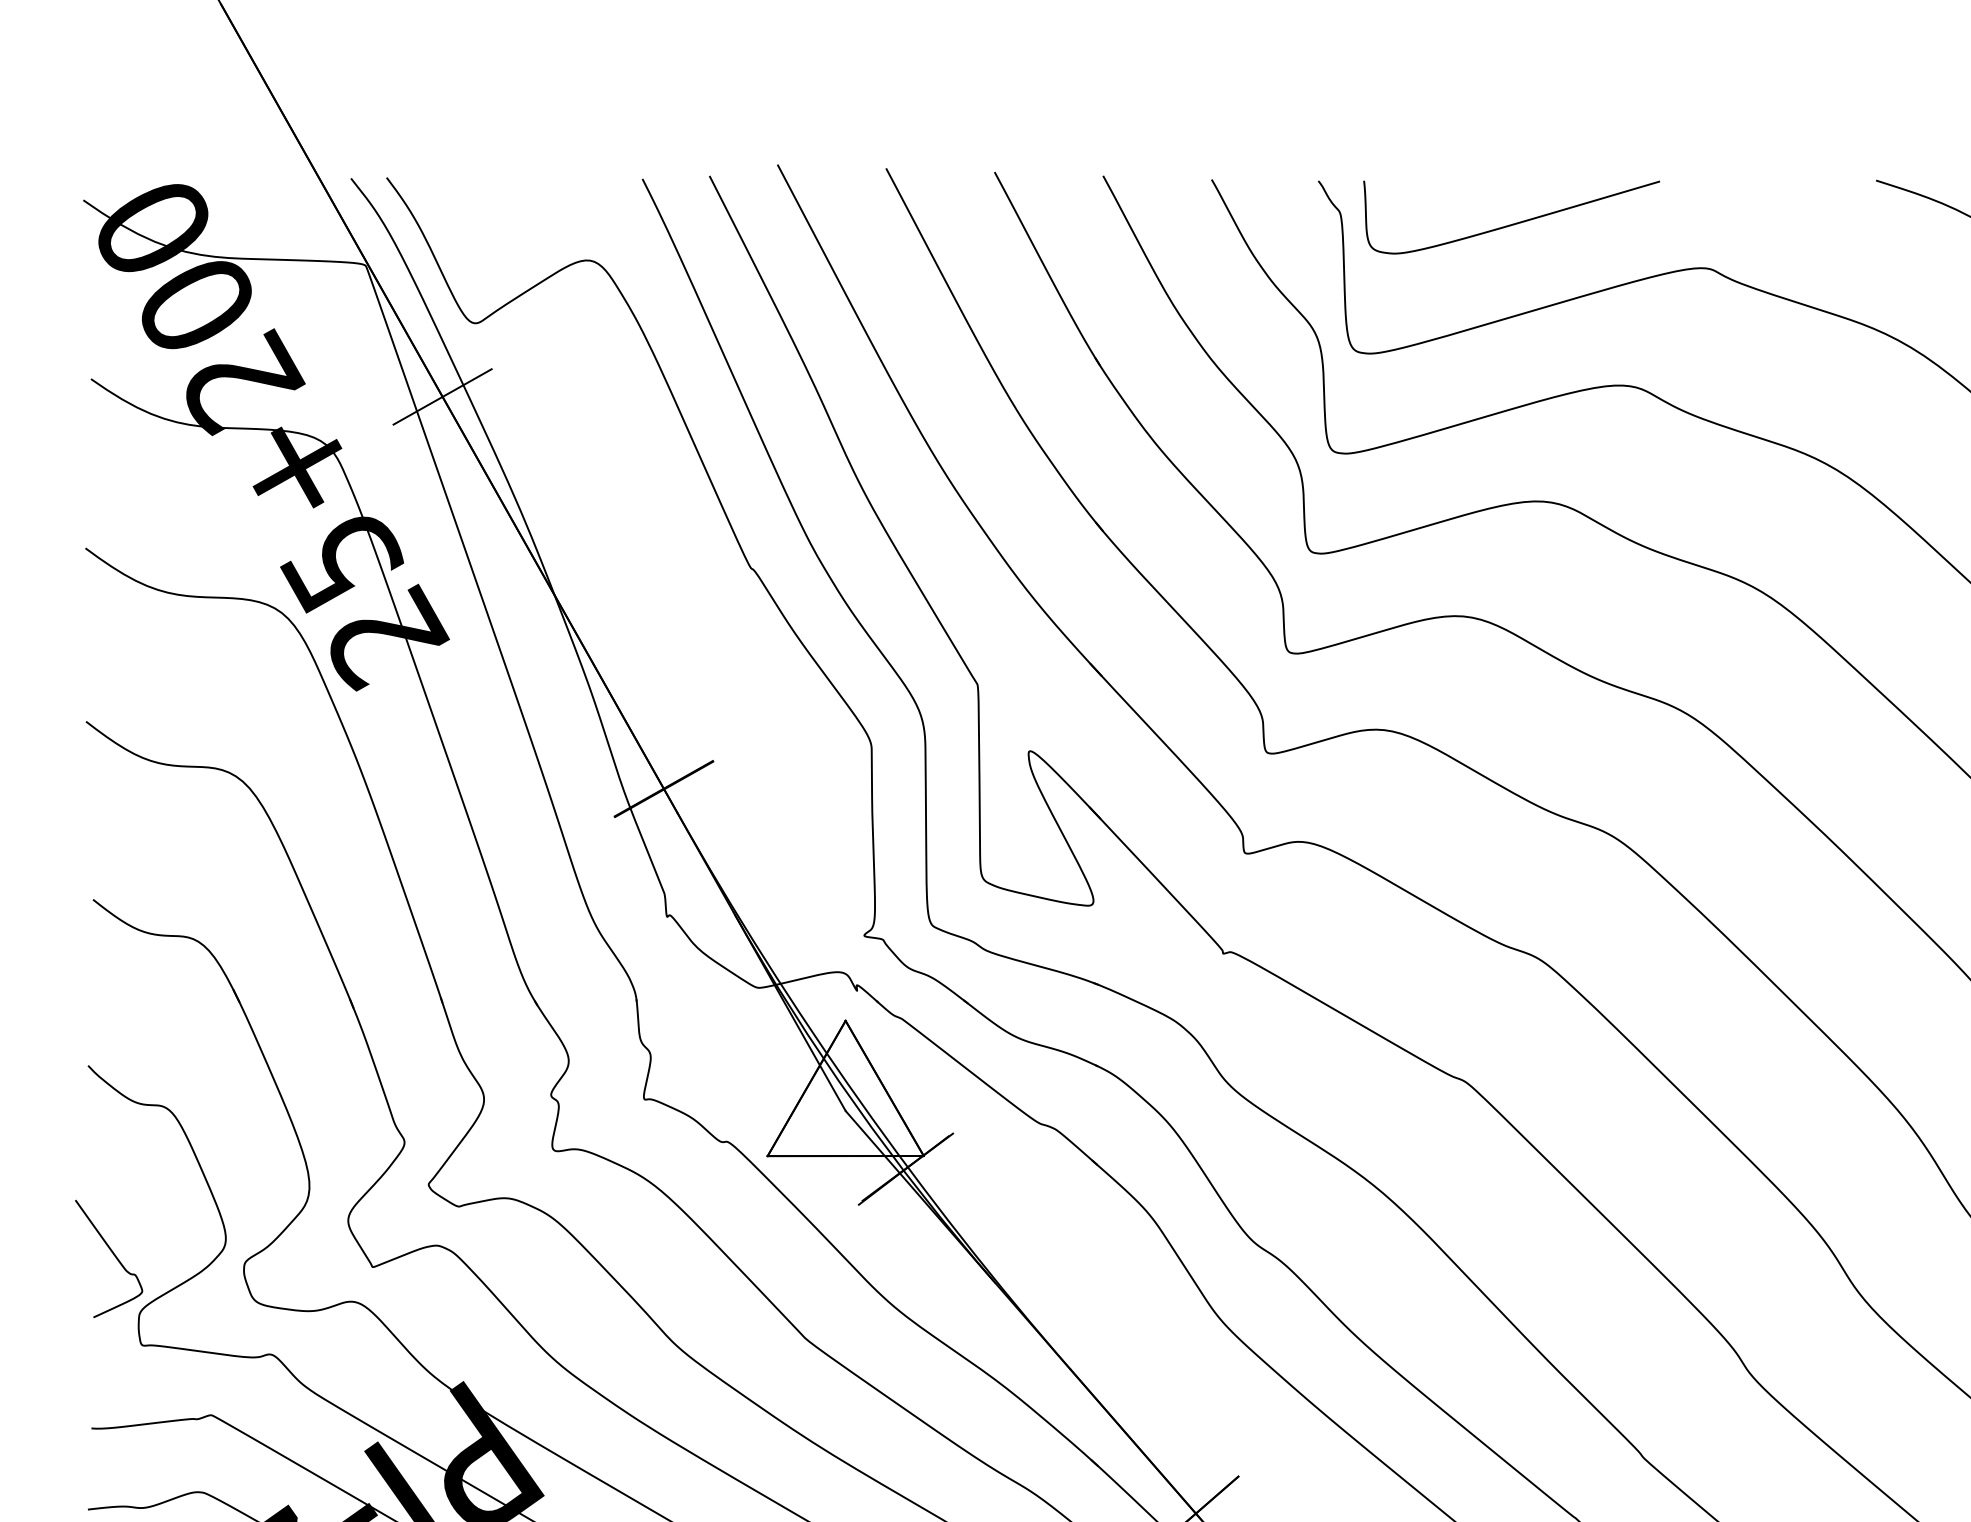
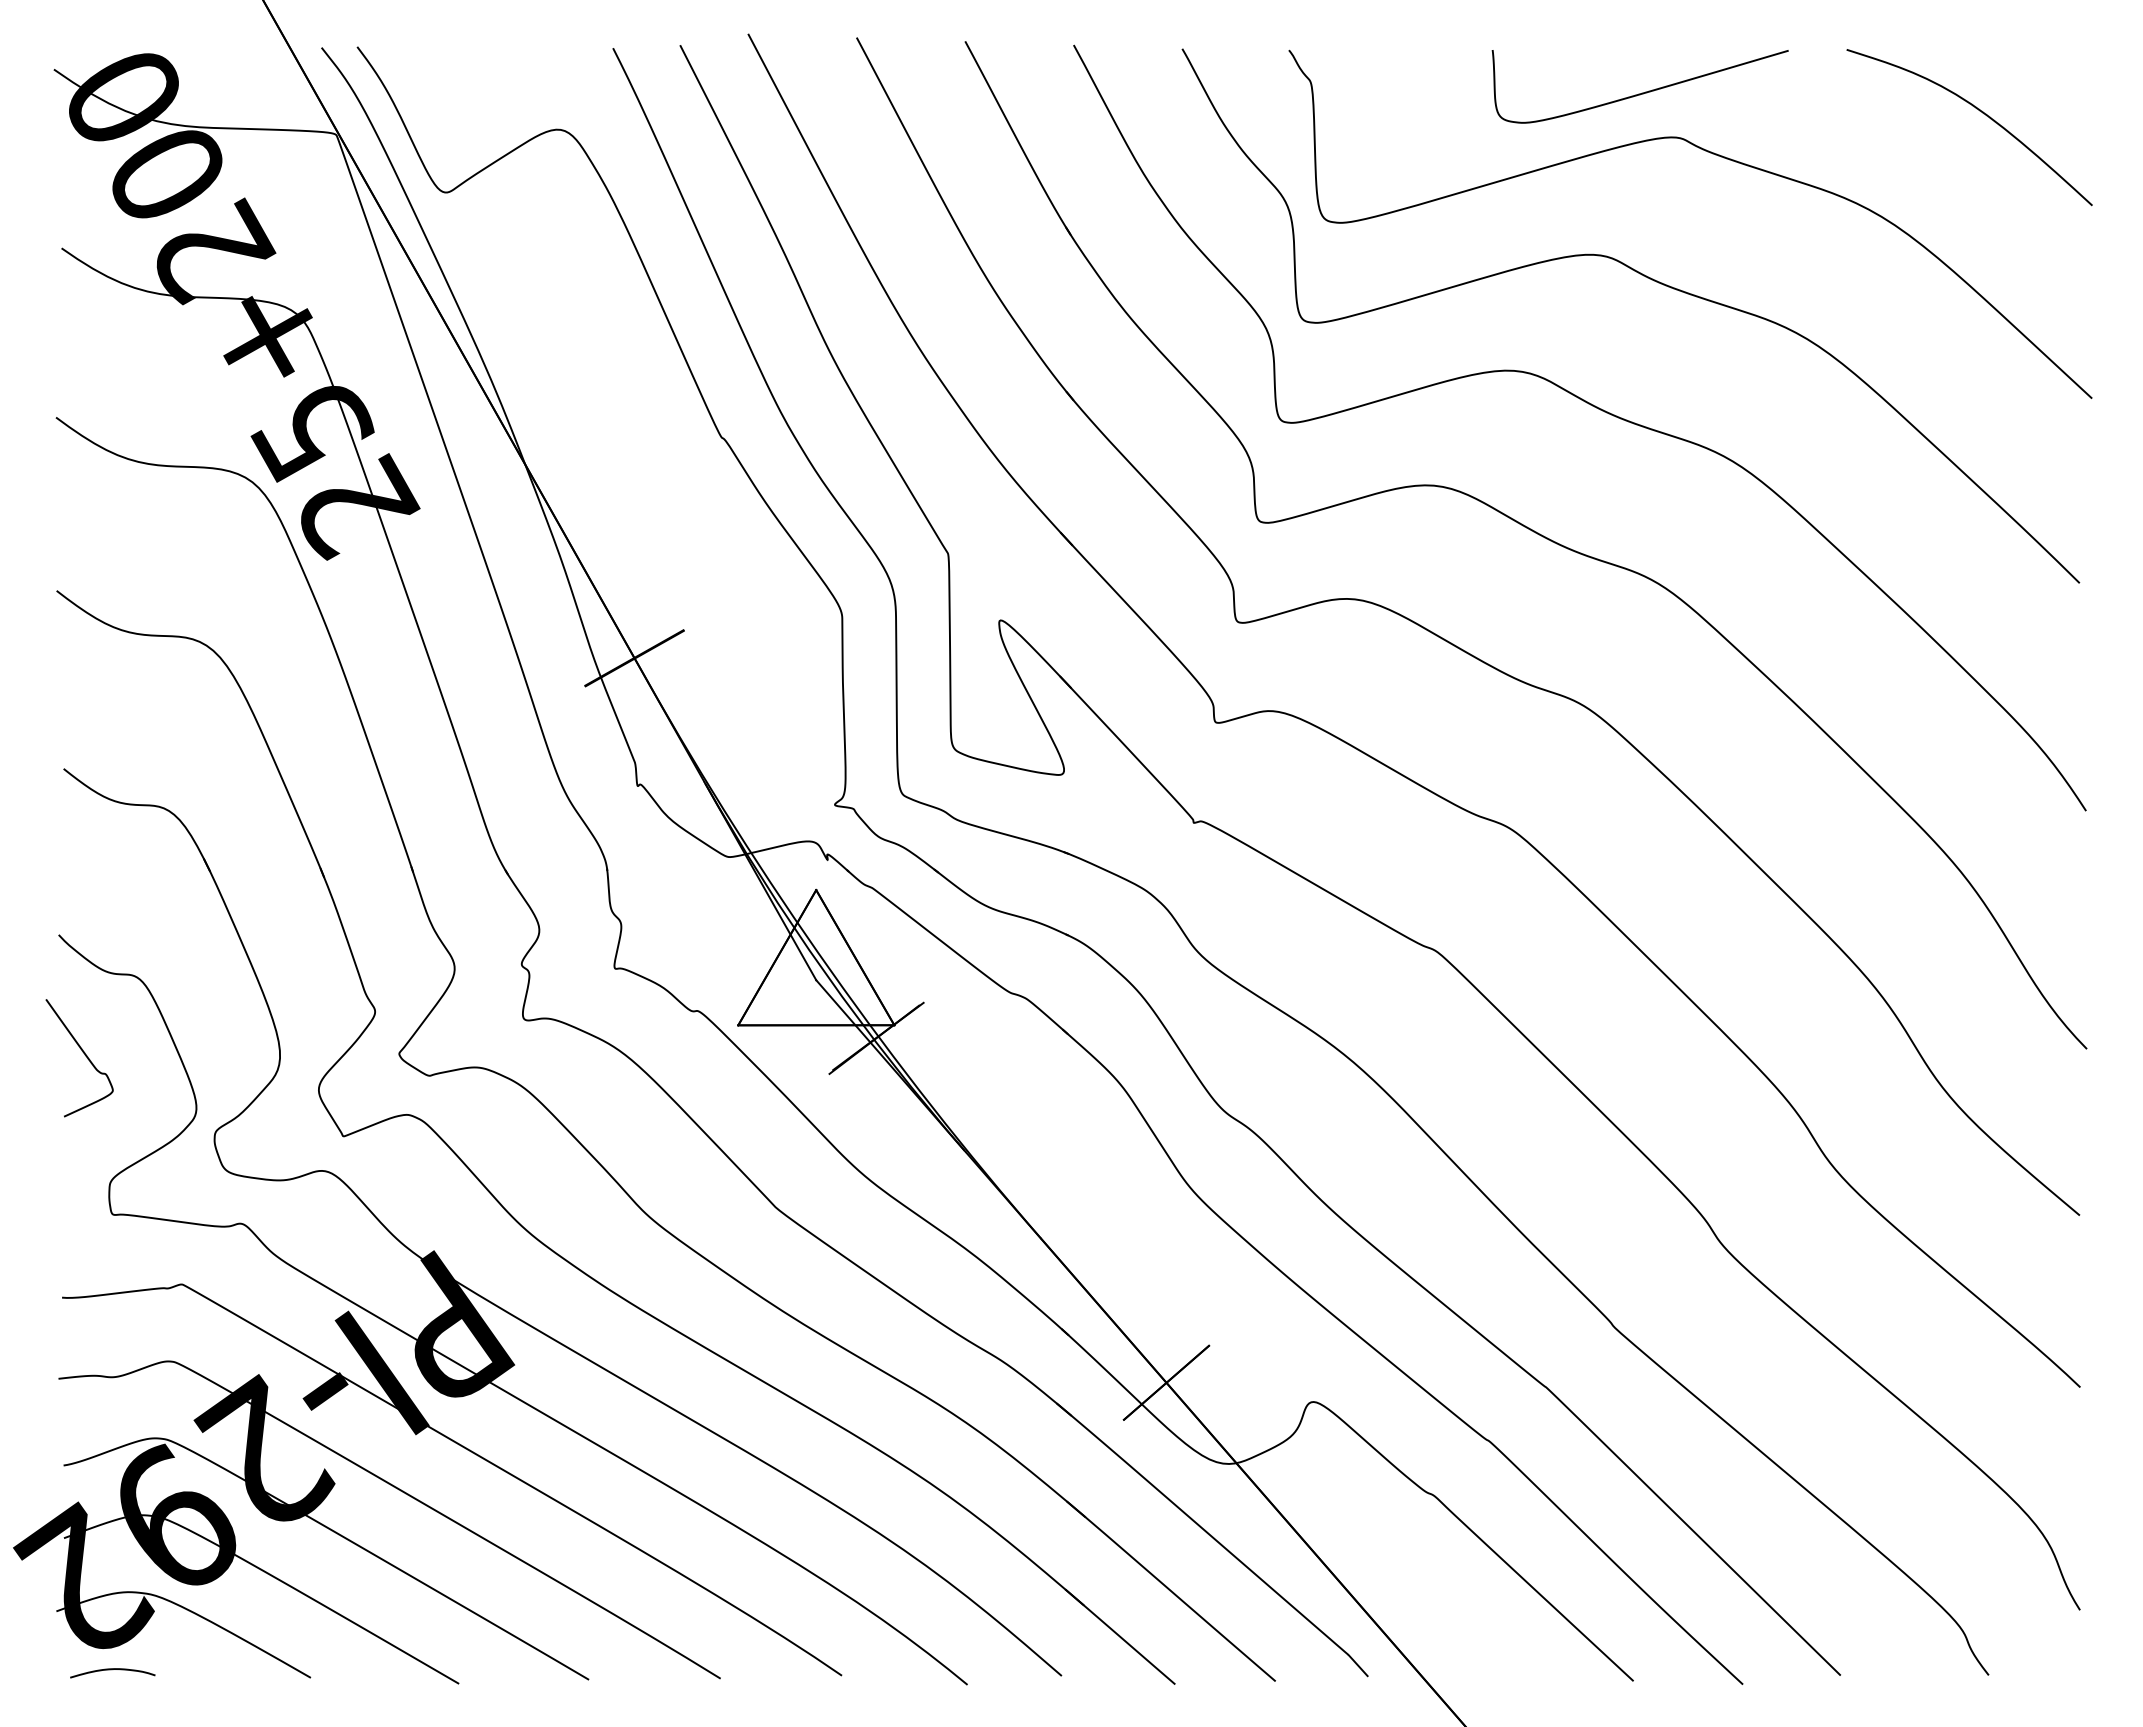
curve: (1513, 223) -> (1642, 92), moved
line: (442, 396) -> (413, 265), removed
curve: (113, 1256) -> (84, 1055), moved

